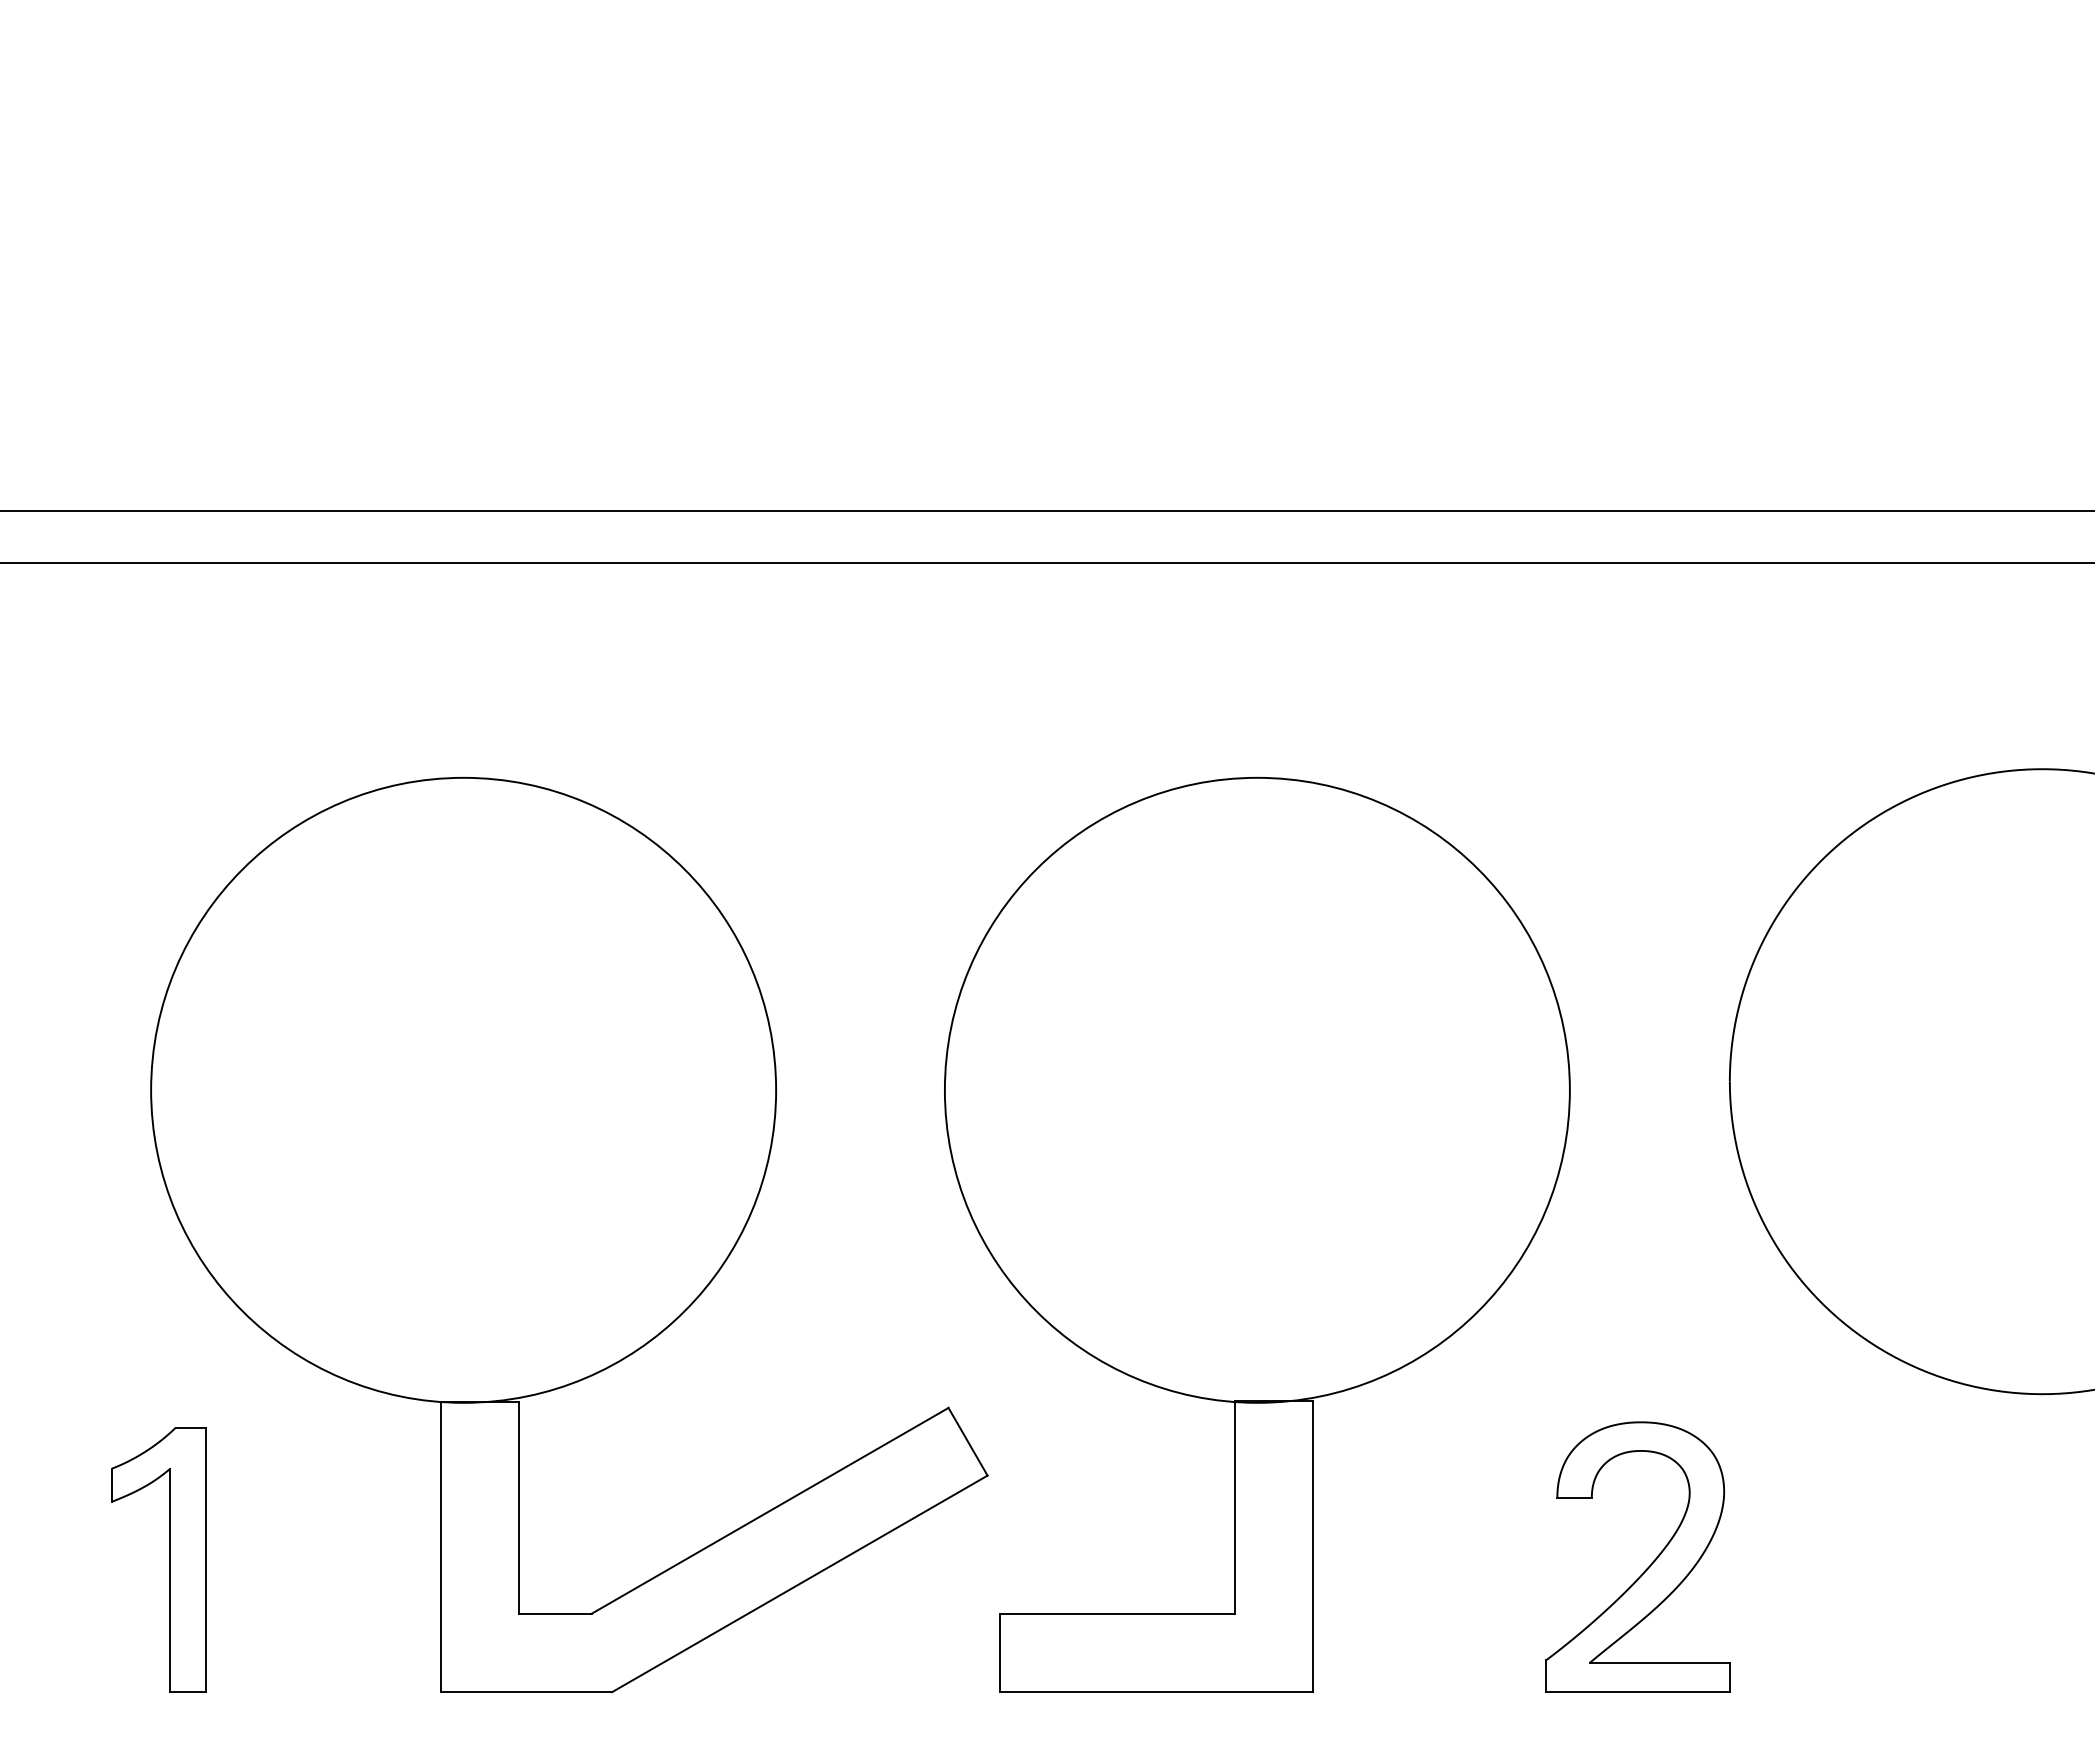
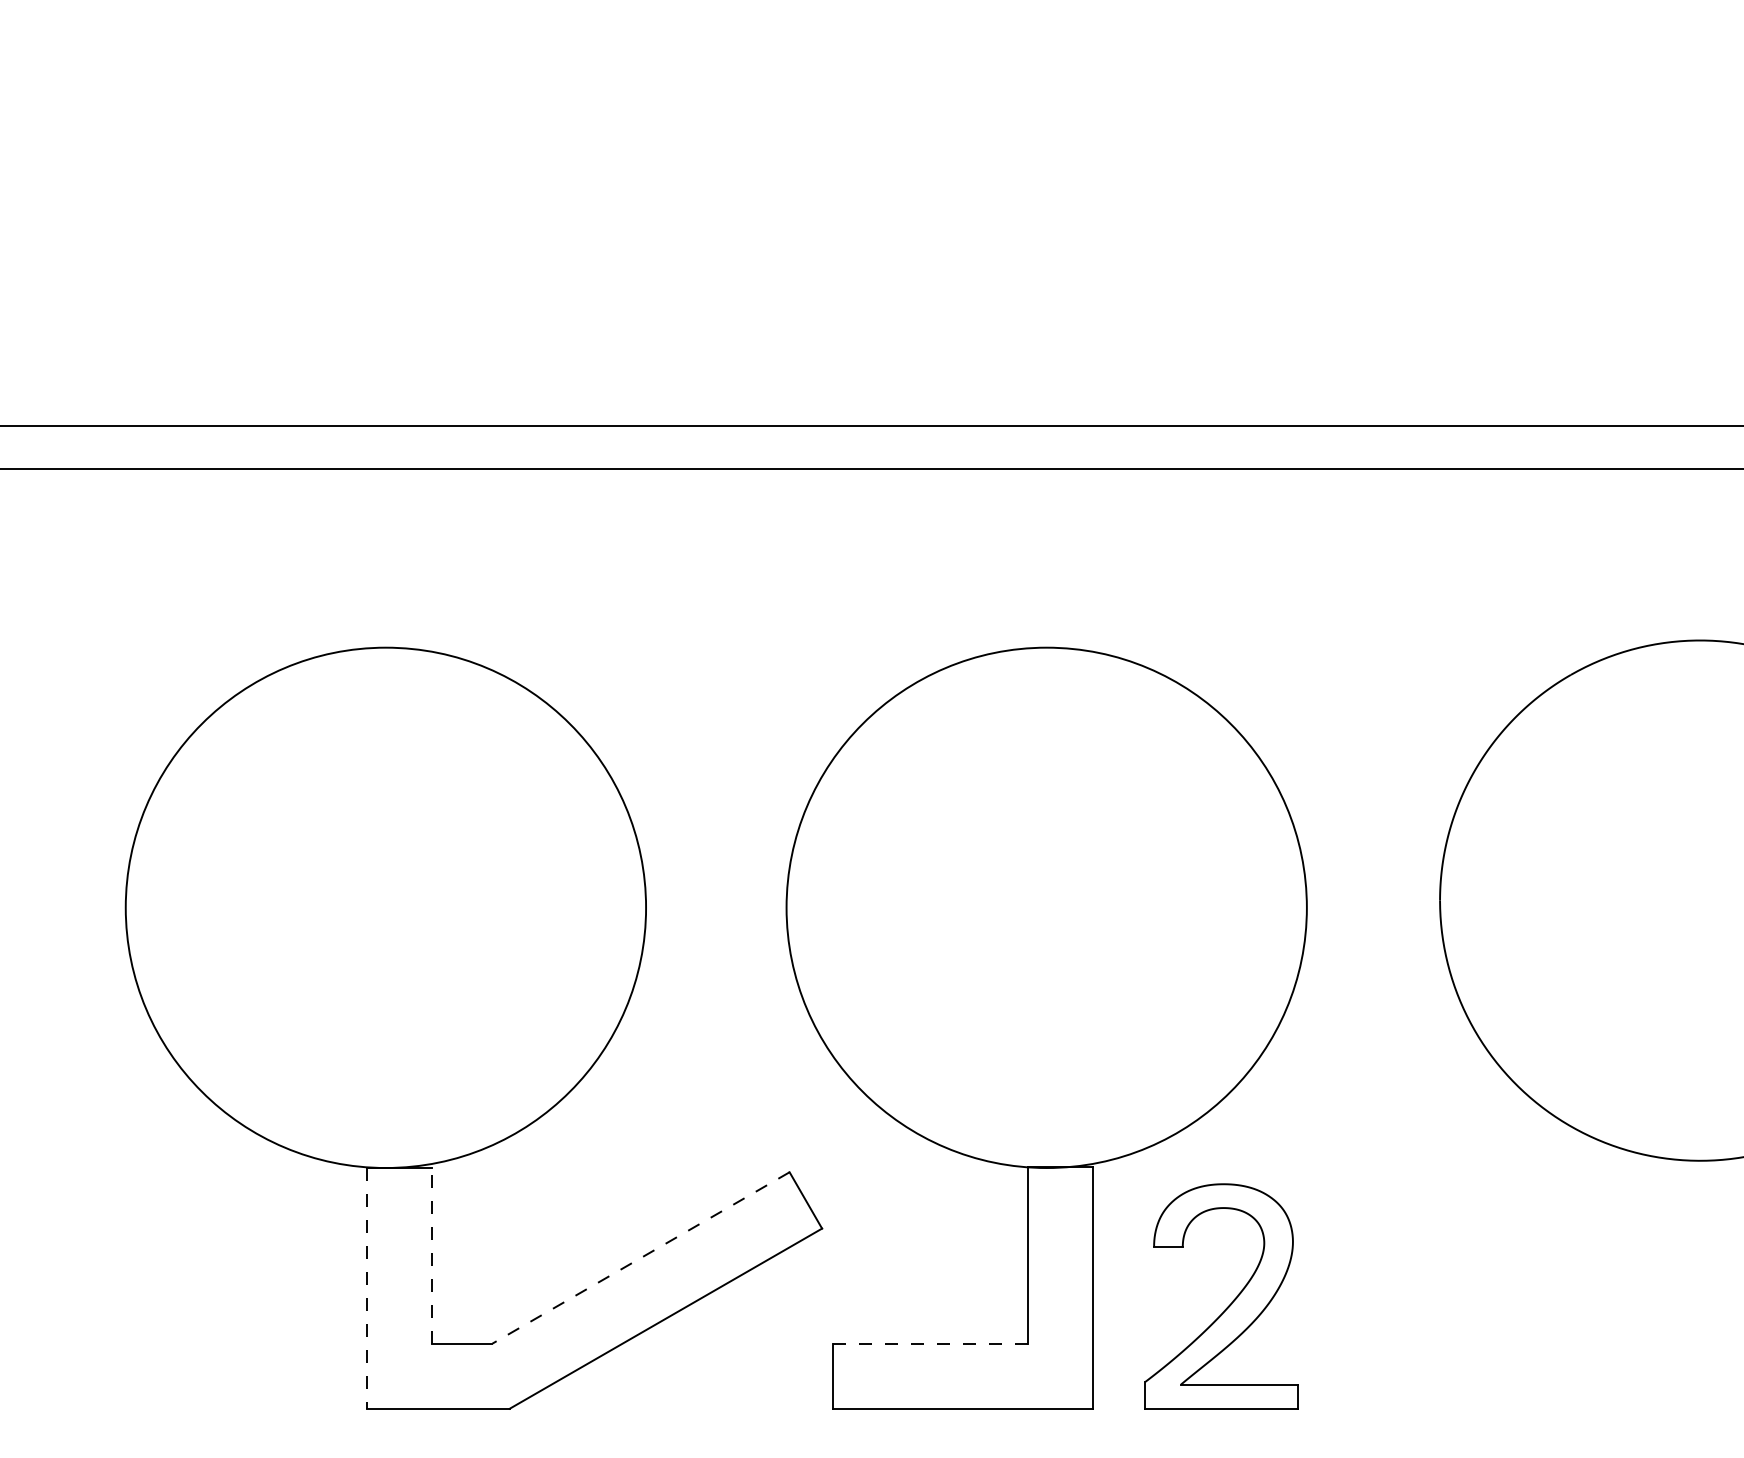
line: (518, 1508) -> (431, 1255), solid -> dashed
line: (769, 1511) -> (640, 1258), solid -> dashed
line: (441, 1547) -> (367, 1288), solid -> dashed
part: (169, 1559) -> (141, 1298), removed
part: (1648, 1566) -> (1229, 1304), moved
line: (1116, 1613) -> (929, 1343), solid -> dashed

